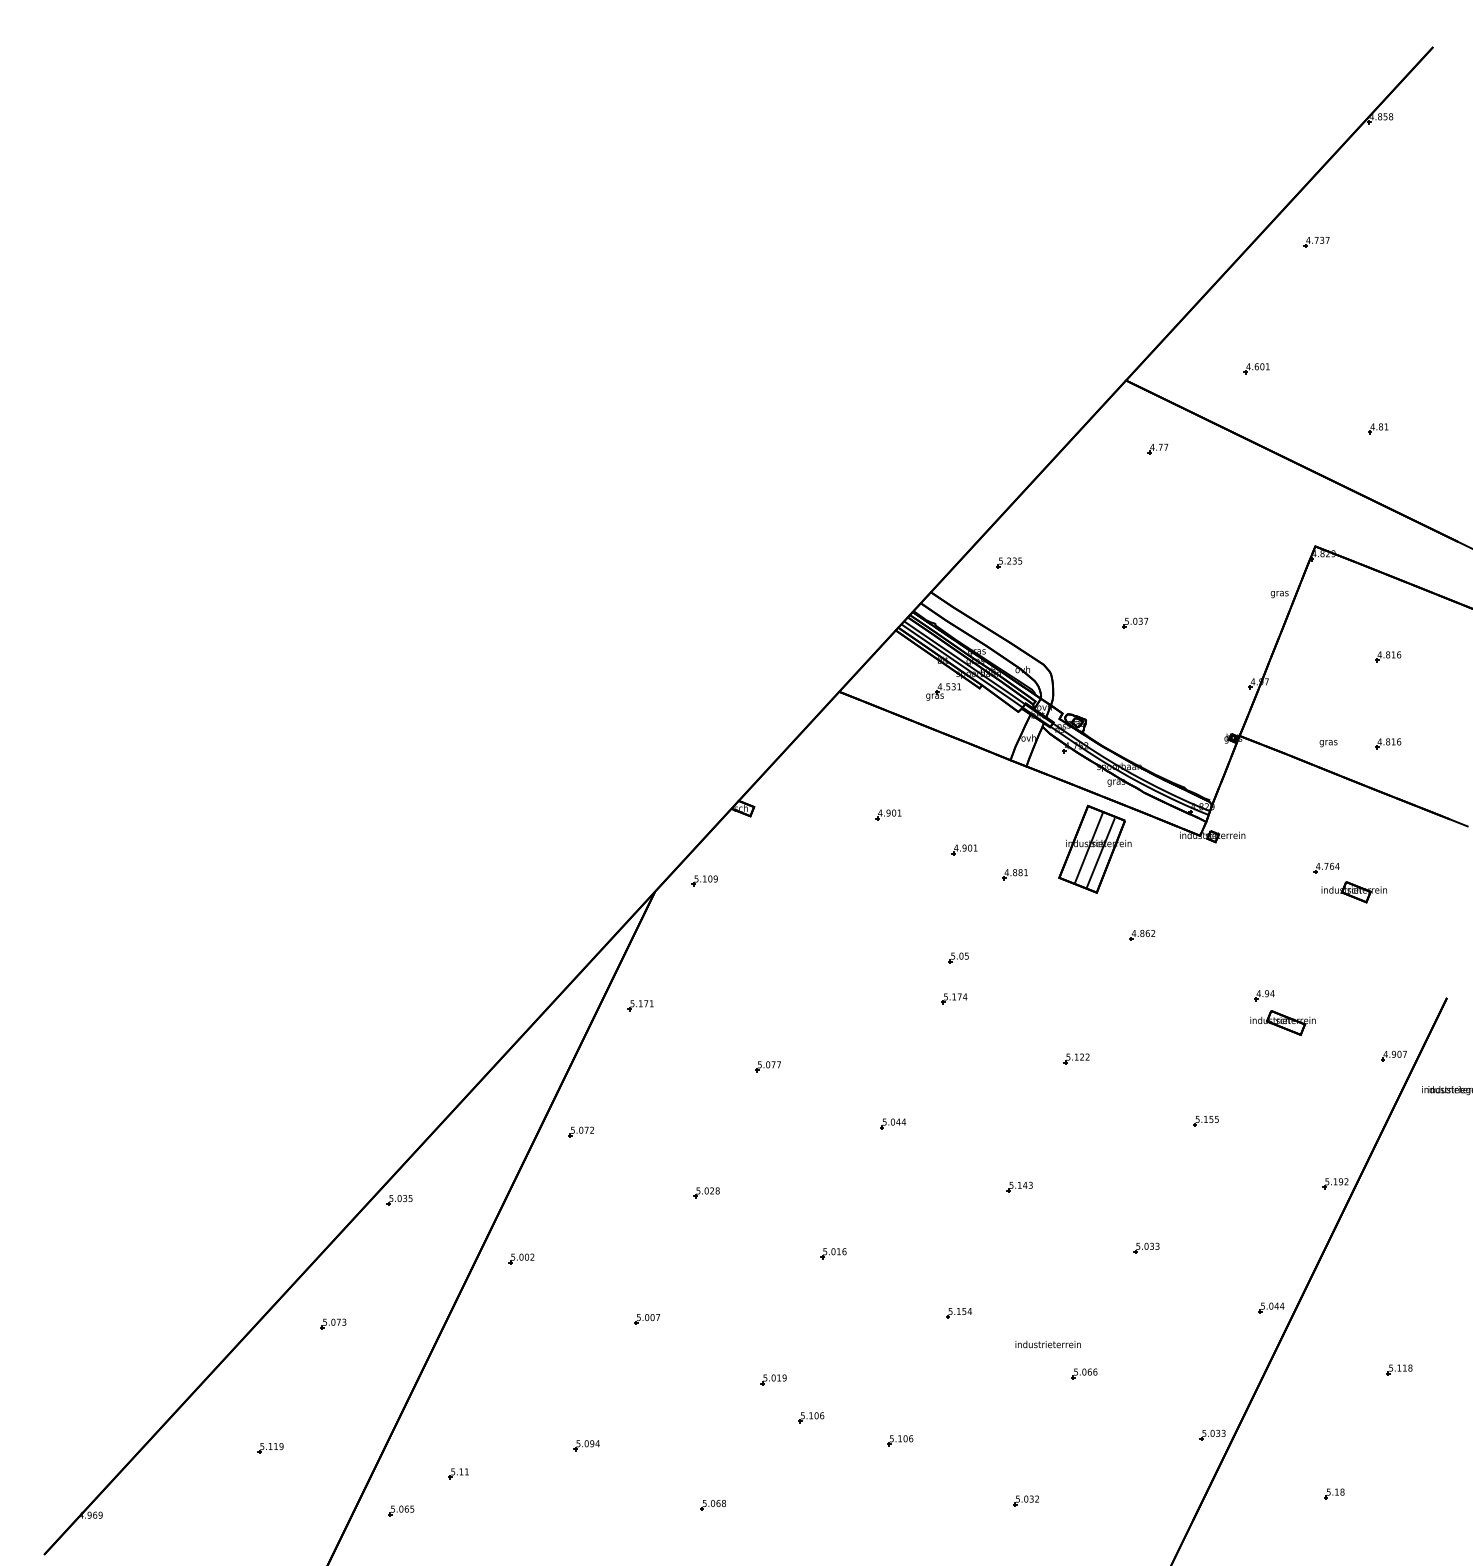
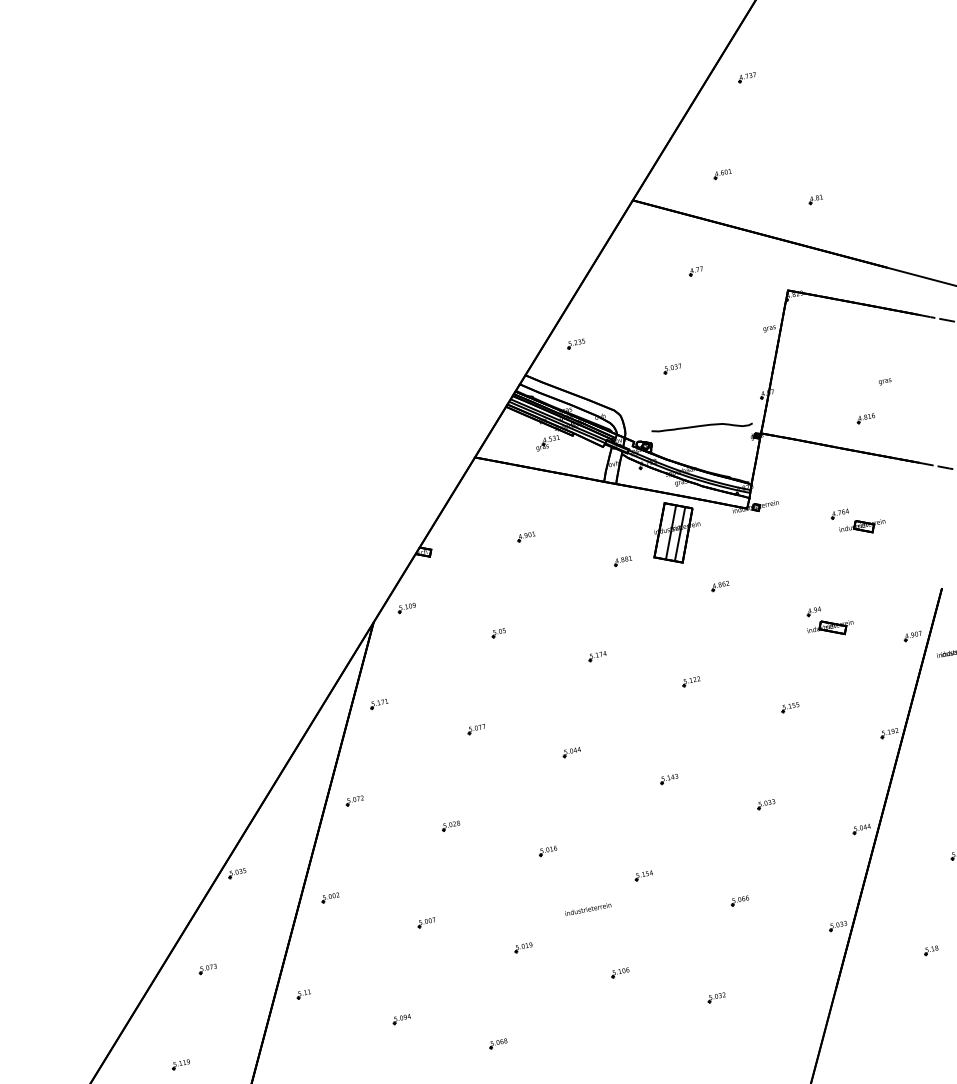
part: (1157, 448) -> (695, 270), moved
part: (1388, 656) -> (854, 357), removed
curve: (1159, 710) -> (701, 426), added
text: (1328, 743) -> (885, 381), moved
part: (964, 849) -> (584, 550), removed
part: (958, 957) -> (498, 632), moved
text: (1047, 1344) -> (587, 909), moved
part: (811, 1417) -> (555, 968), removed
part: (458, 1473) -> (303, 994), moved

